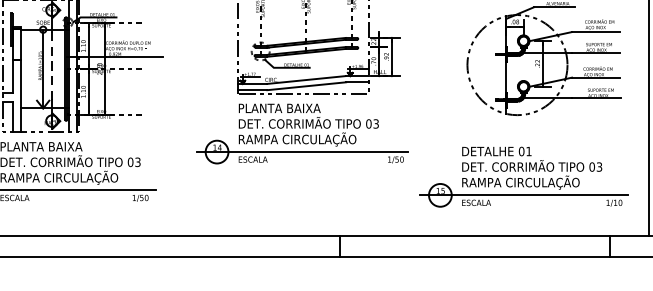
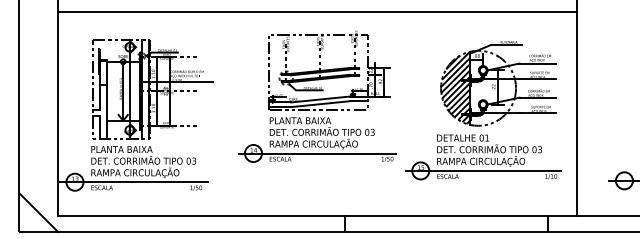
hatch: (486, 64) -> (455, 87), added
line: (51, 66) -> (129, 89), dashed -> solid
part: (524, 177) -> (483, 157), moved

